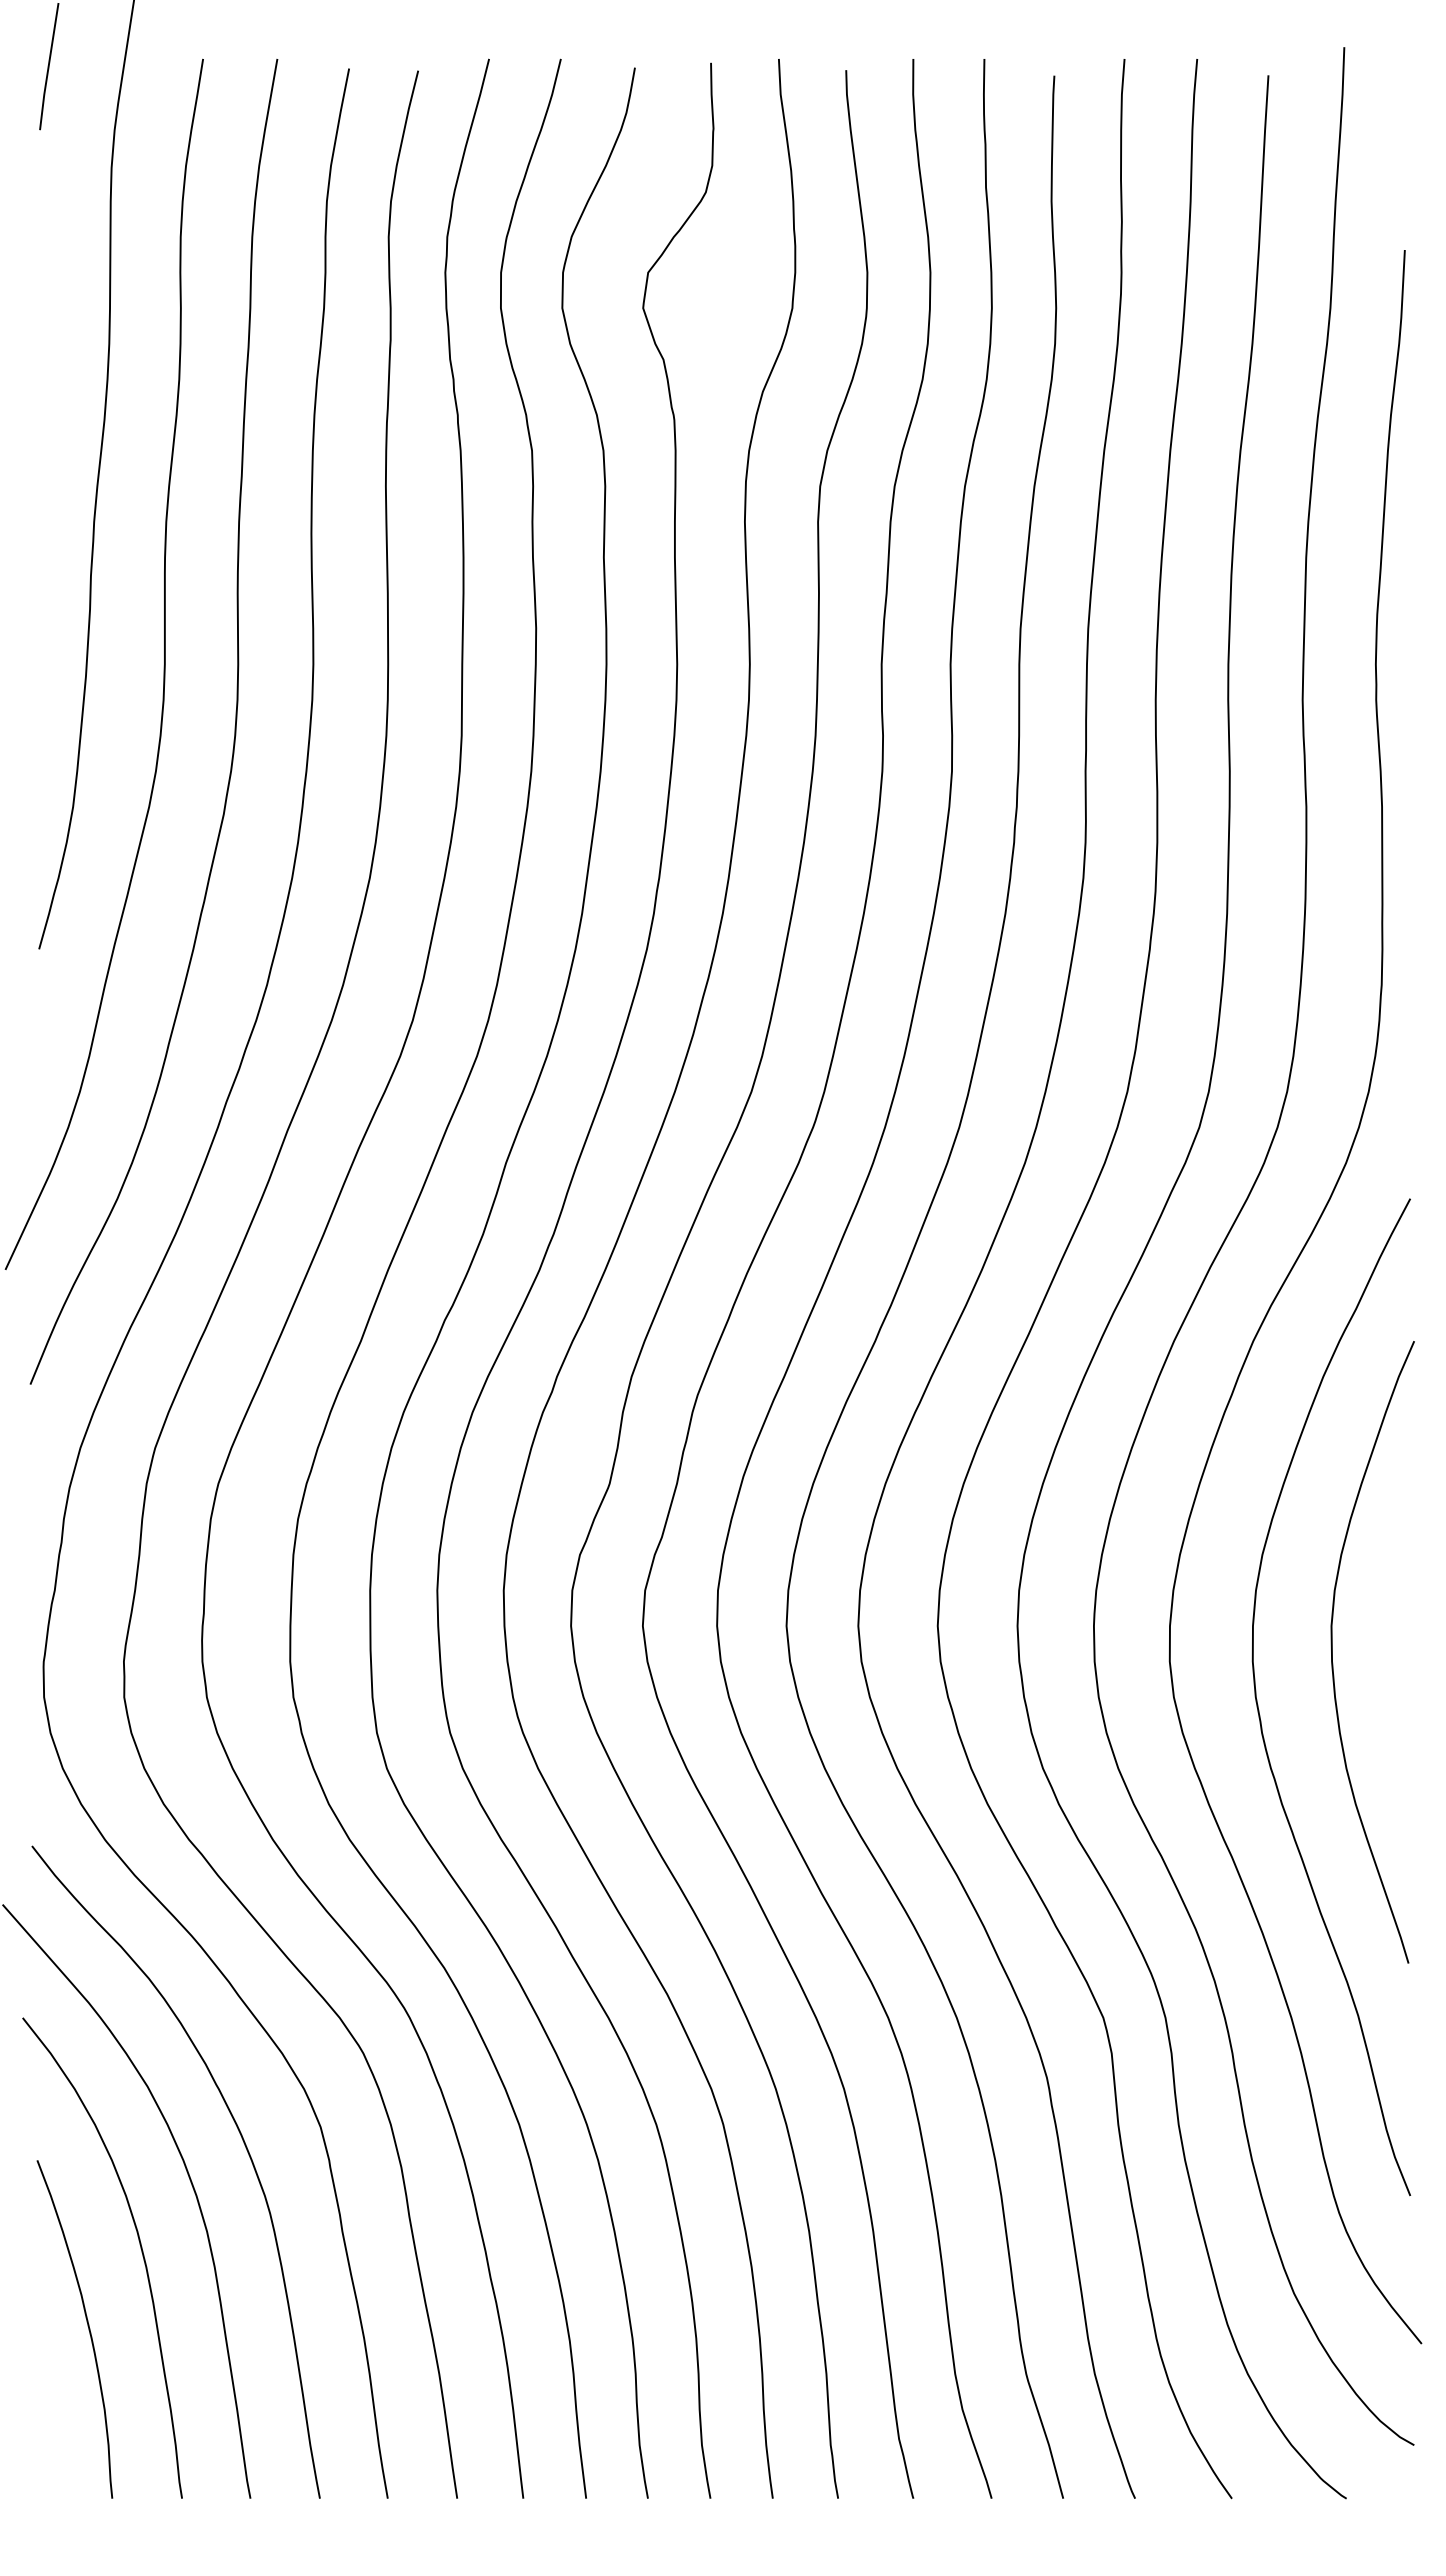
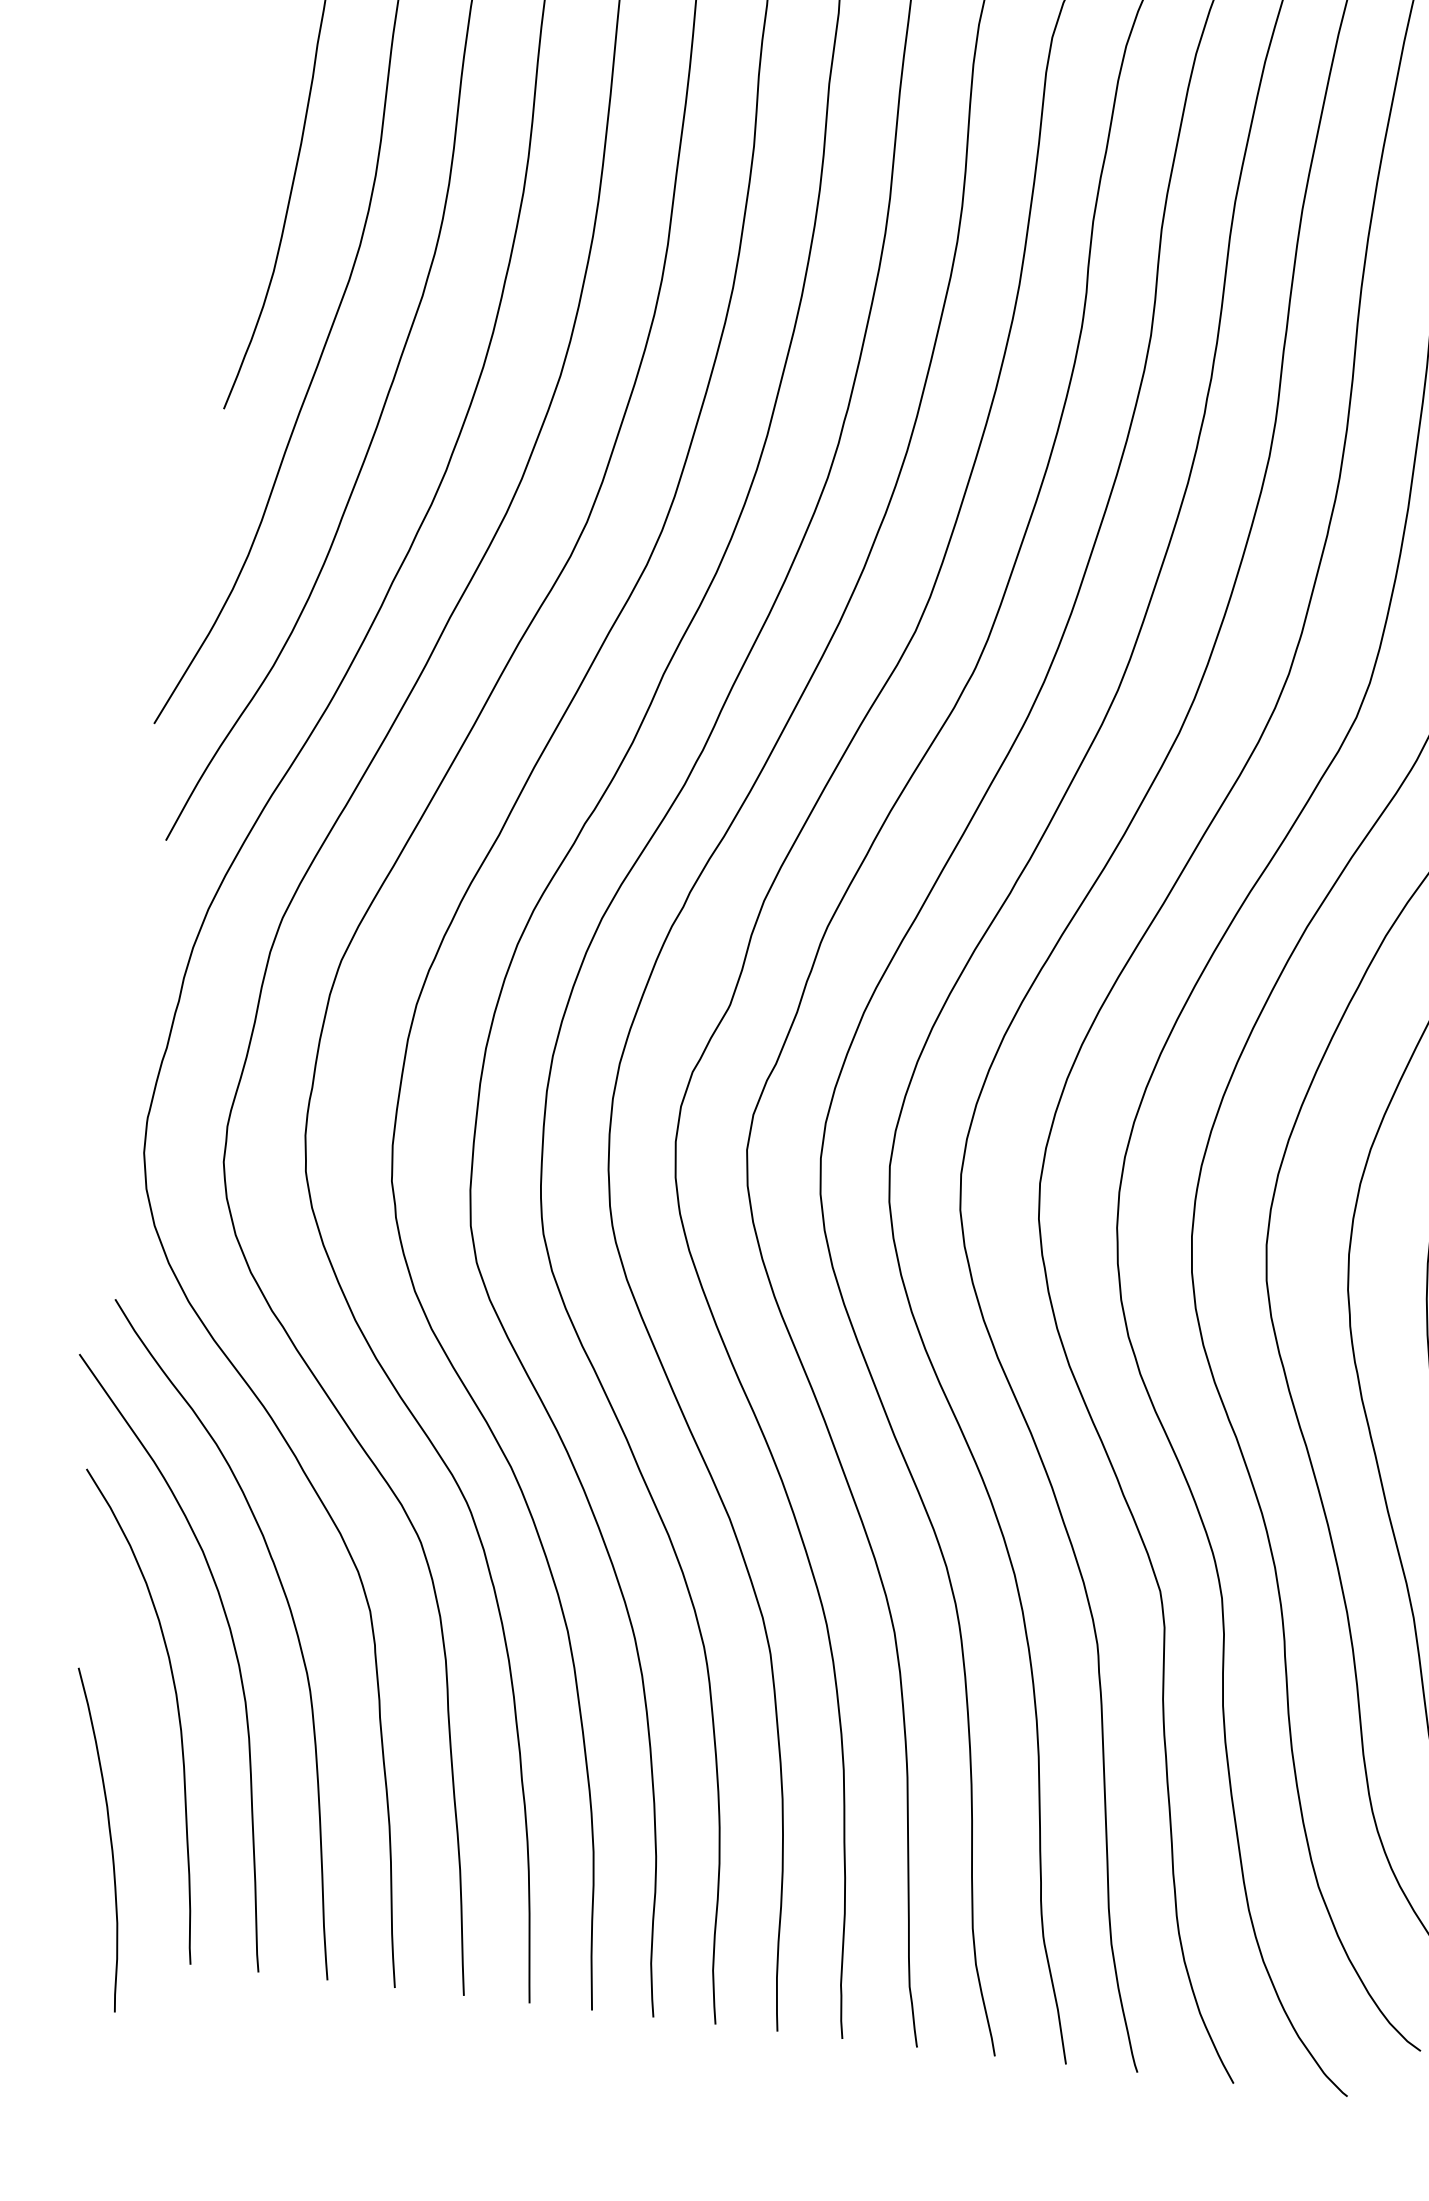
curve: (87, 2326) -> (109, 1838), moved

